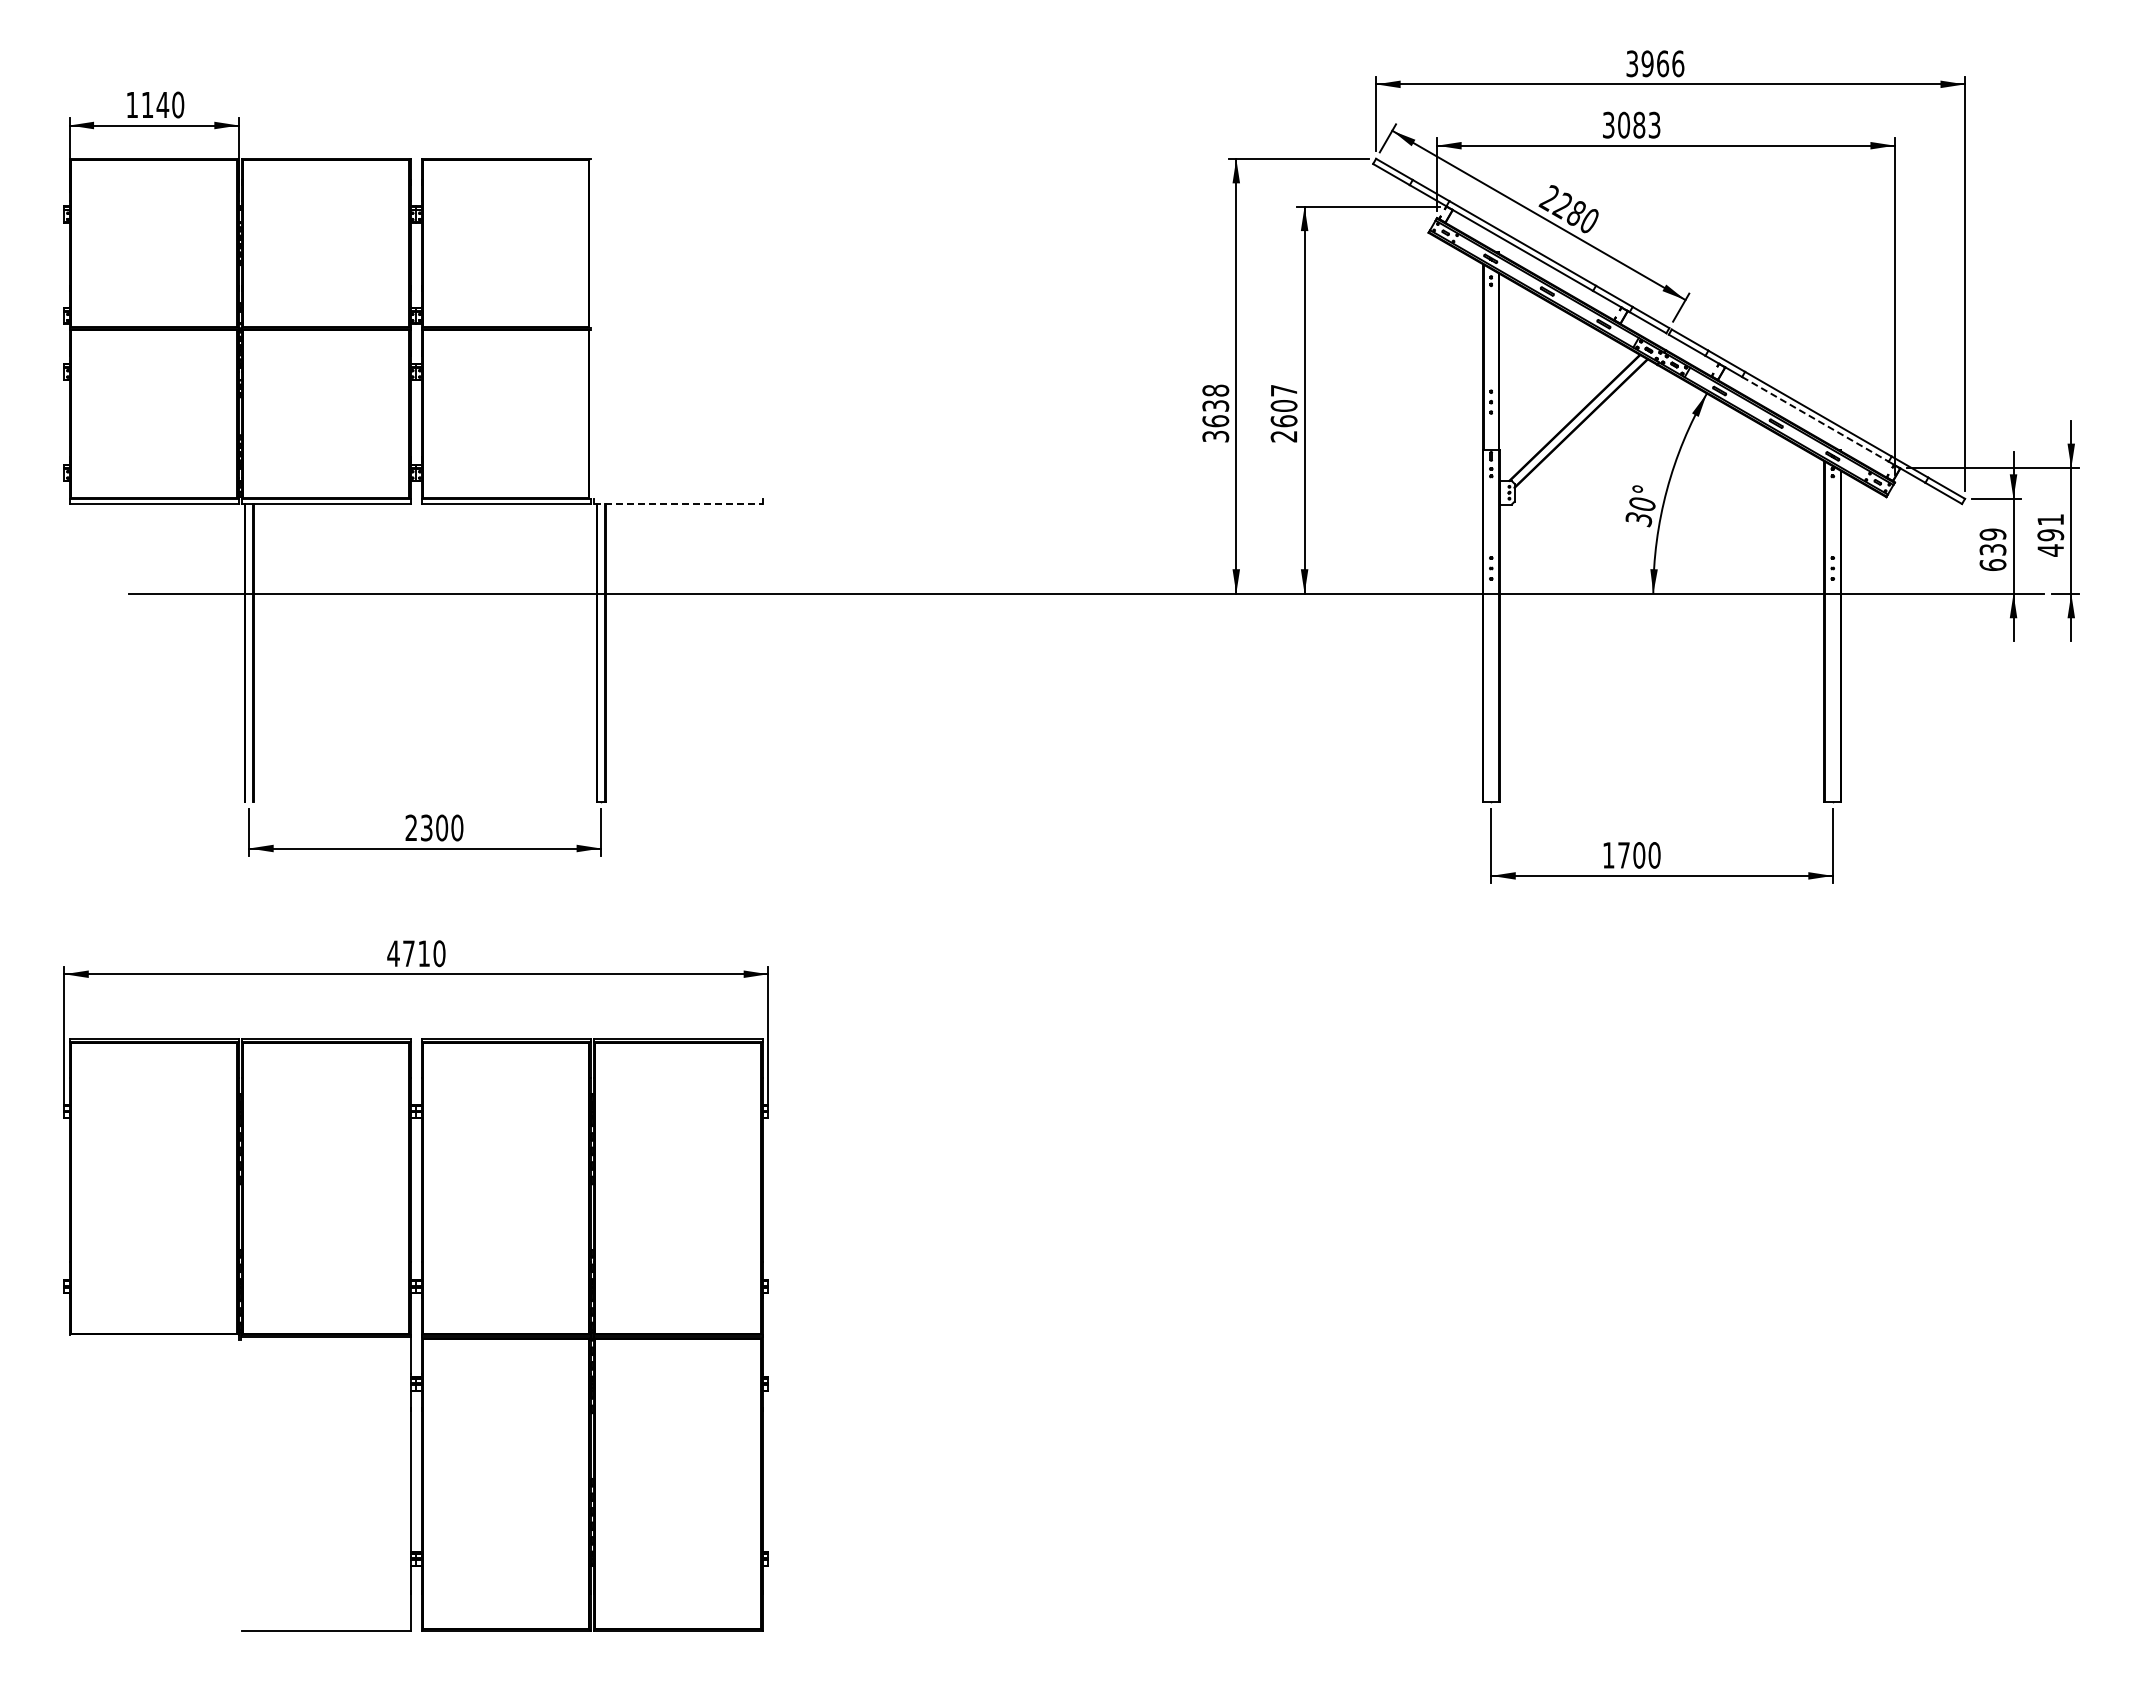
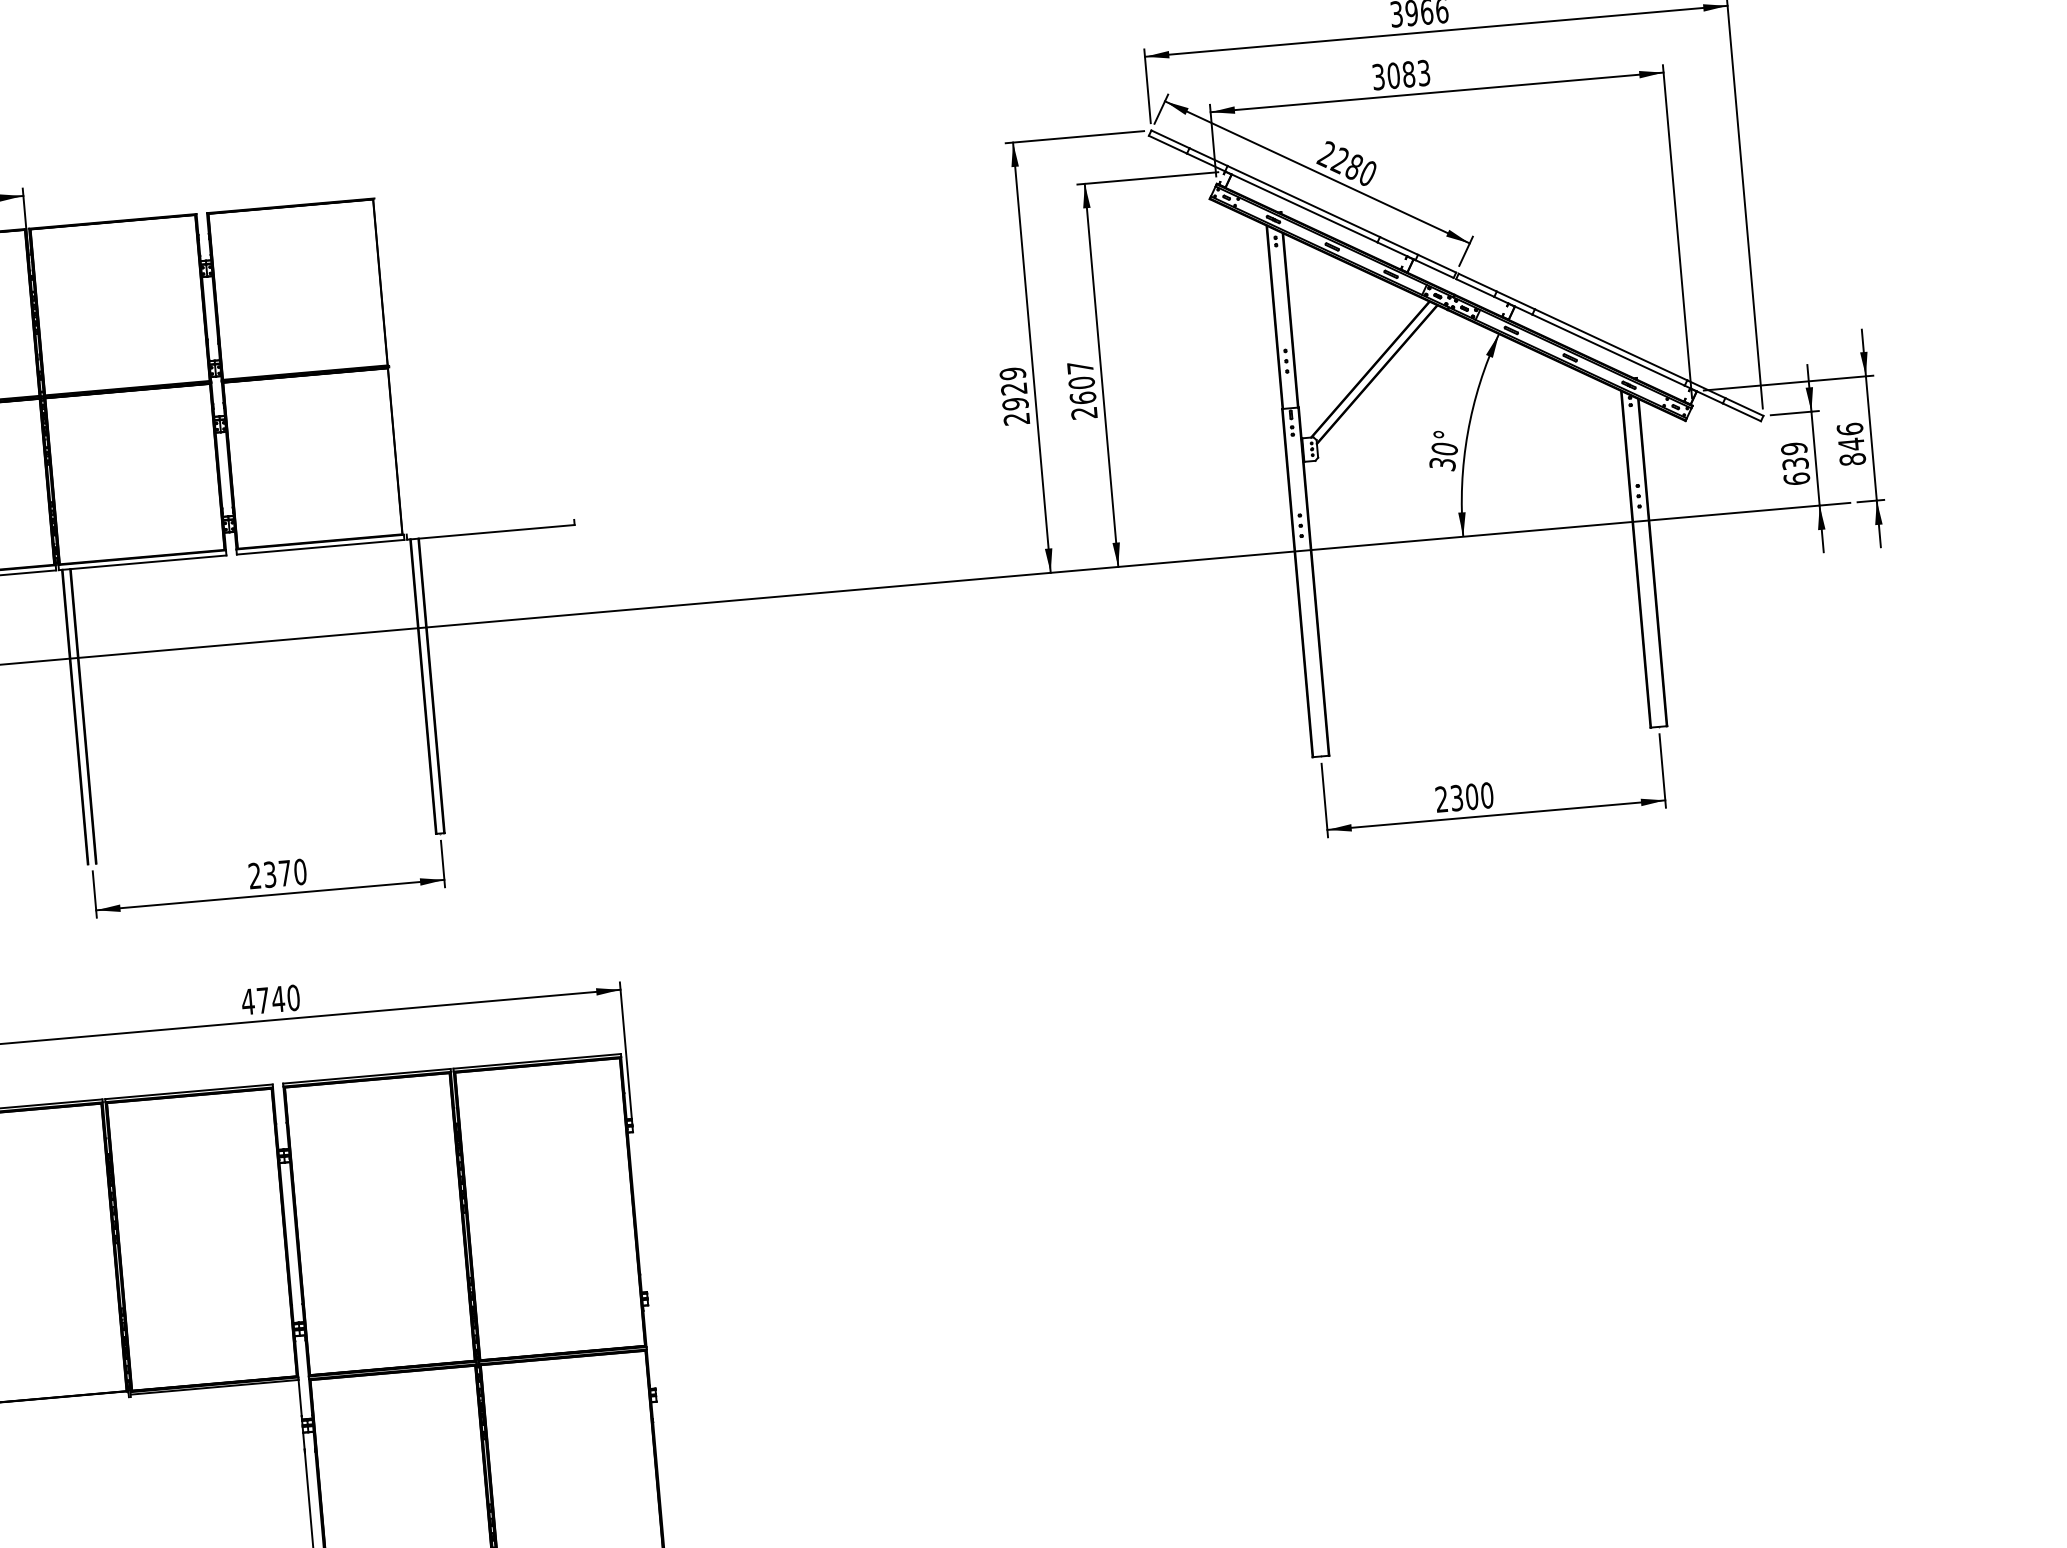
text: (1215, 413) -> (1014, 396), 3638 -> 2929
line: (1815, 419) -> (1608, 350), dashed -> solid
line: (678, 503) -> (491, 531), dashed -> solid
text: (2050, 534) -> (1851, 443), 491 -> 846
text: (442, 827) -> (285, 872), 2300 -> 2370
text: (1615, 855) -> (1448, 798), 1700 -> 2300
text: (423, 953) -> (277, 999), 4710 -> 4740

